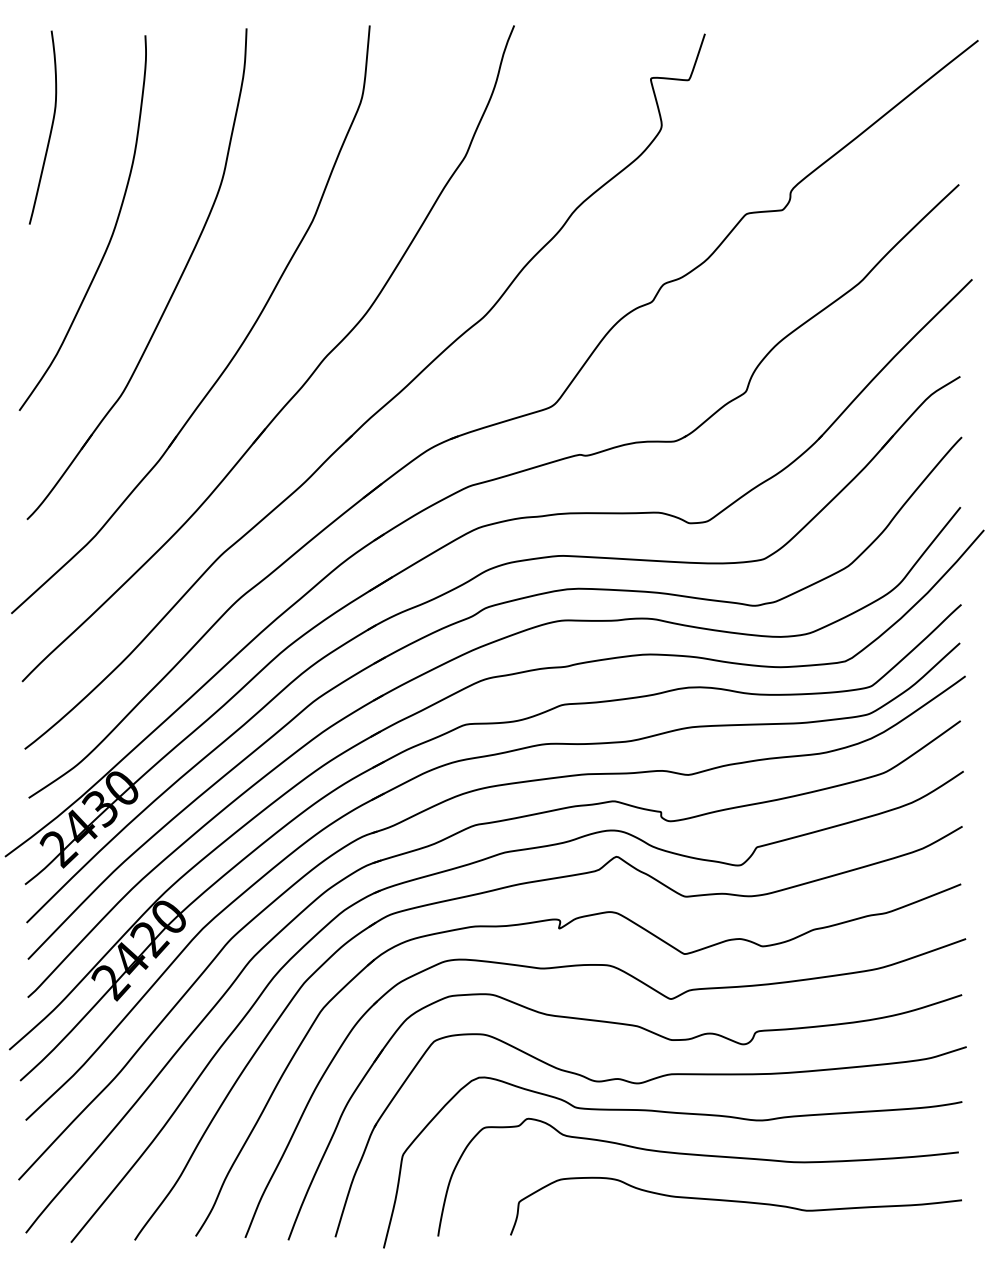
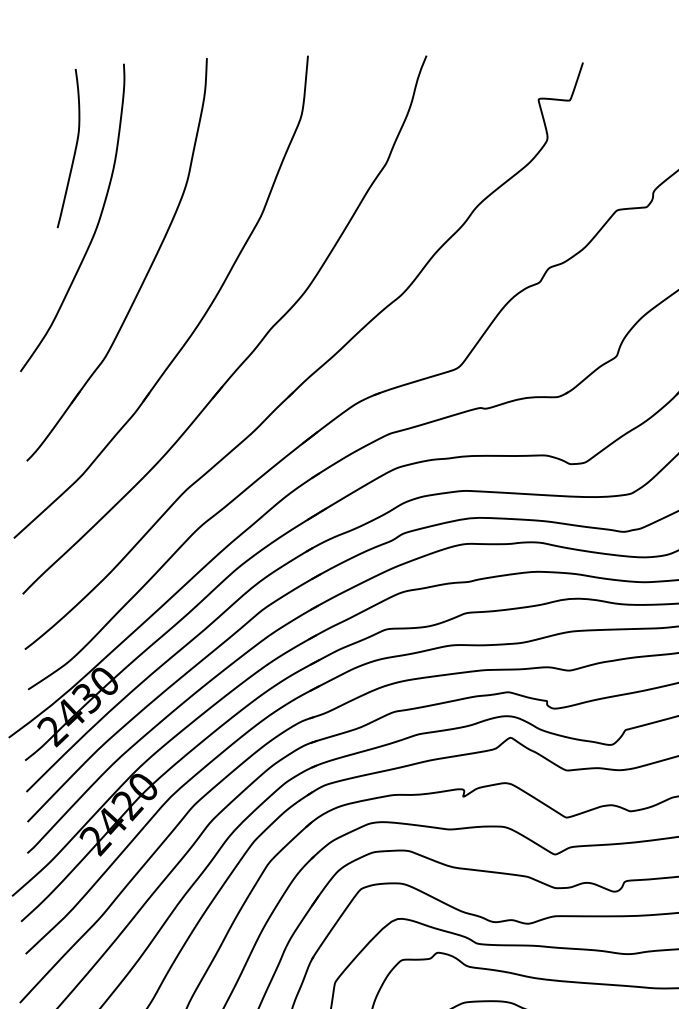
curve: (50, 128) -> (74, 149), moved

